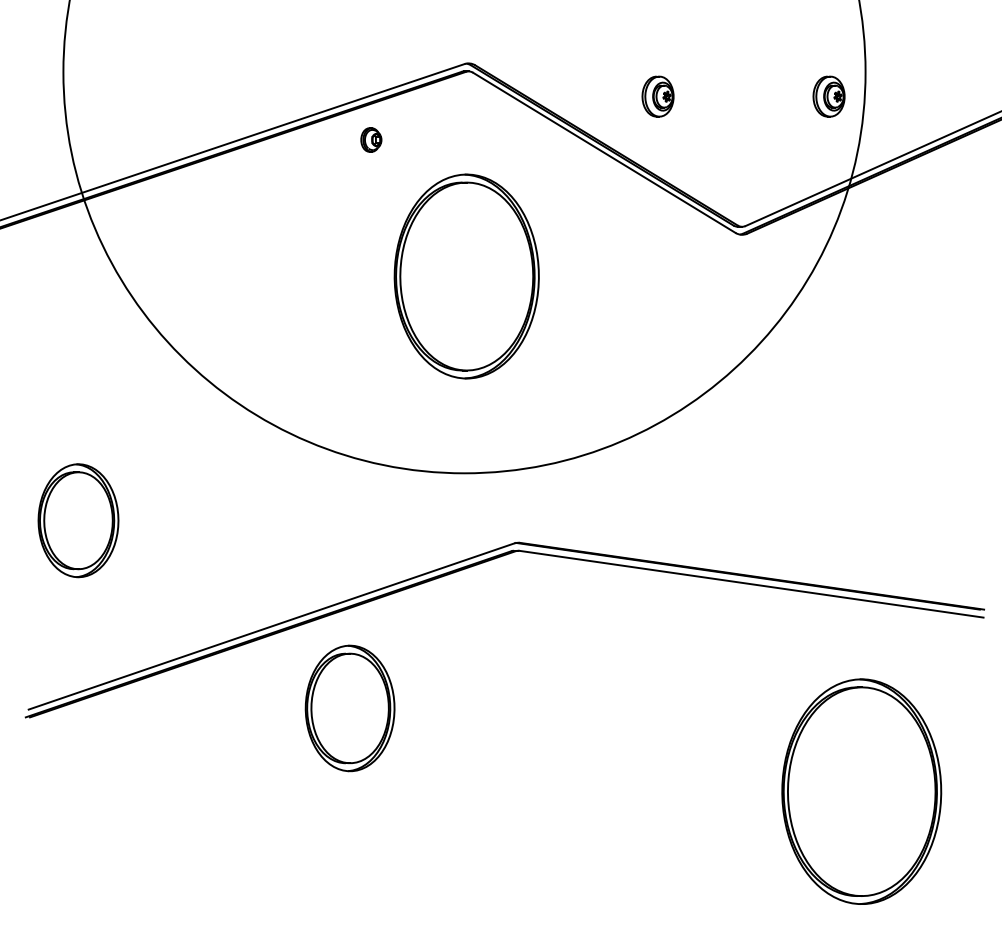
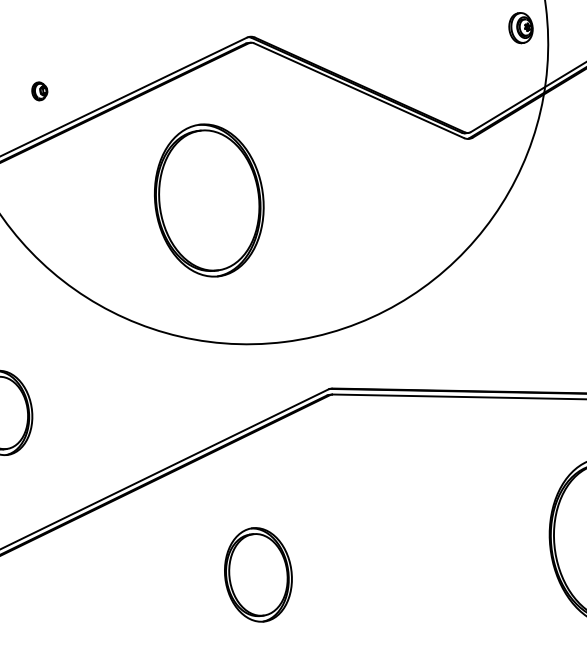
part: (657, 96) -> (393, 43), removed
part: (371, 139) -> (39, 90), moved
part: (466, 276) -> (209, 200), moved
part: (349, 708) -> (257, 574), moved

